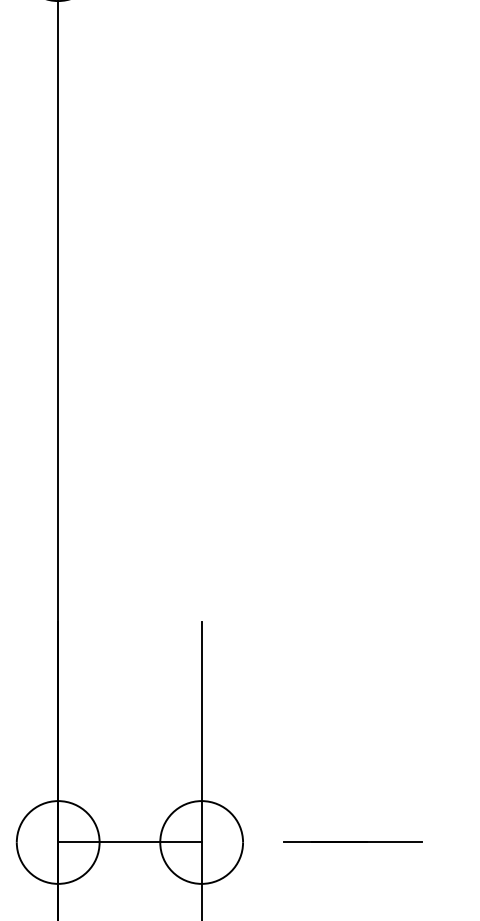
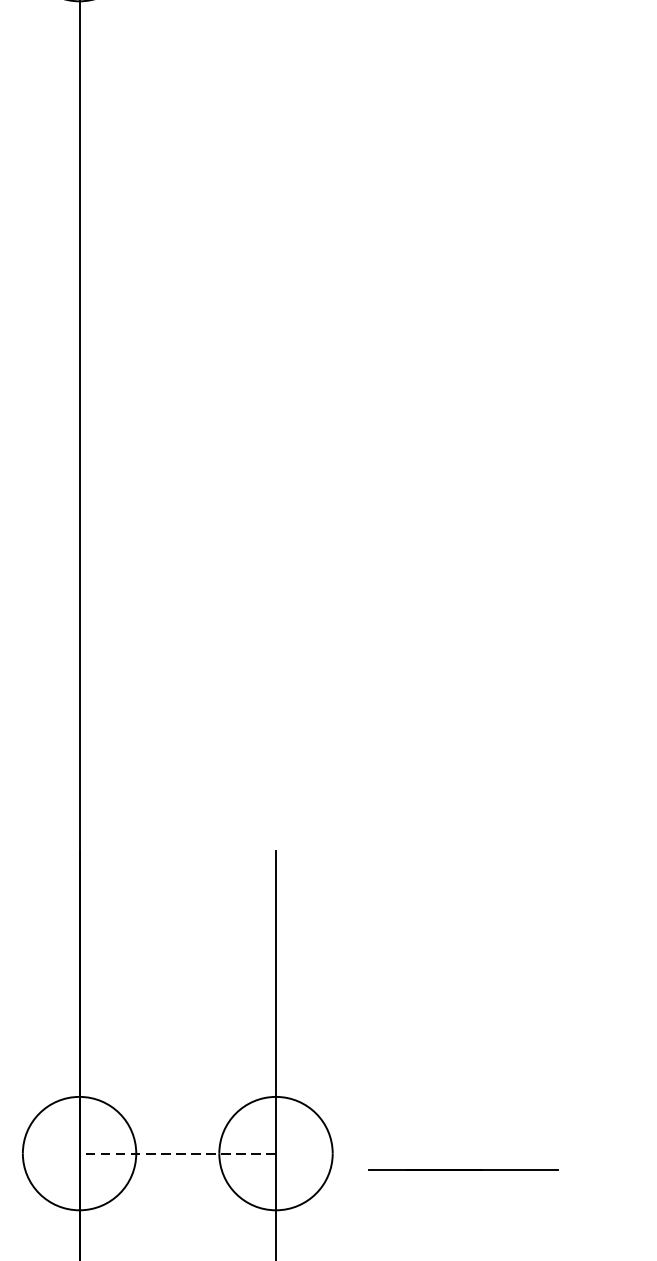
line: (352, 841) -> (462, 1168), moved
line: (129, 842) -> (177, 1153), solid -> dashed

